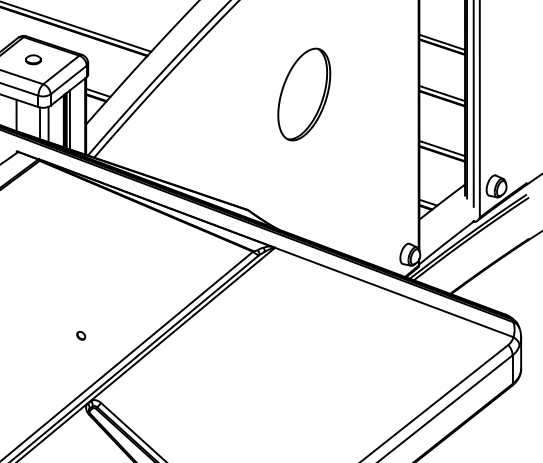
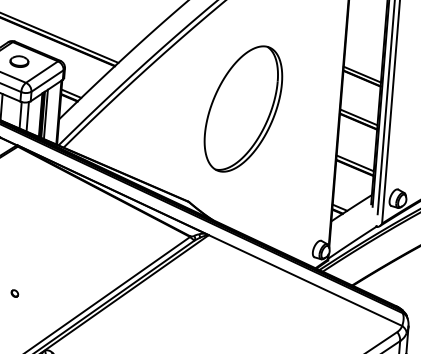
part: (33, 59) -> (19, 61), size x1.43
part: (304, 94) -> (243, 108), size x1.67
part: (81, 335) -> (15, 293), moved

